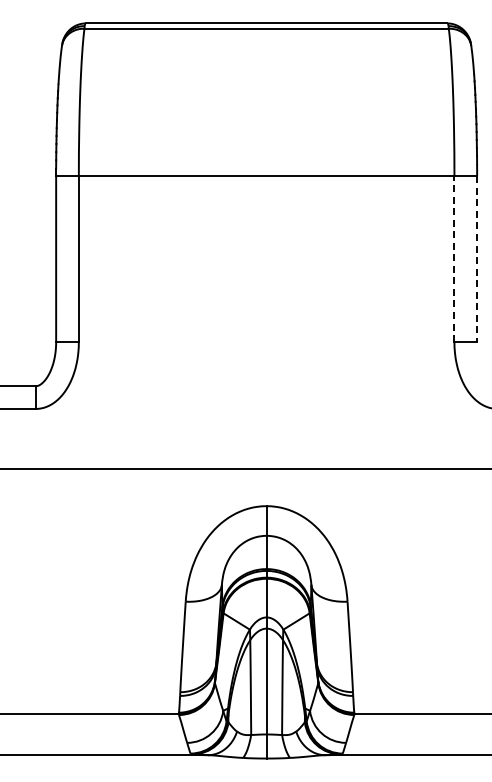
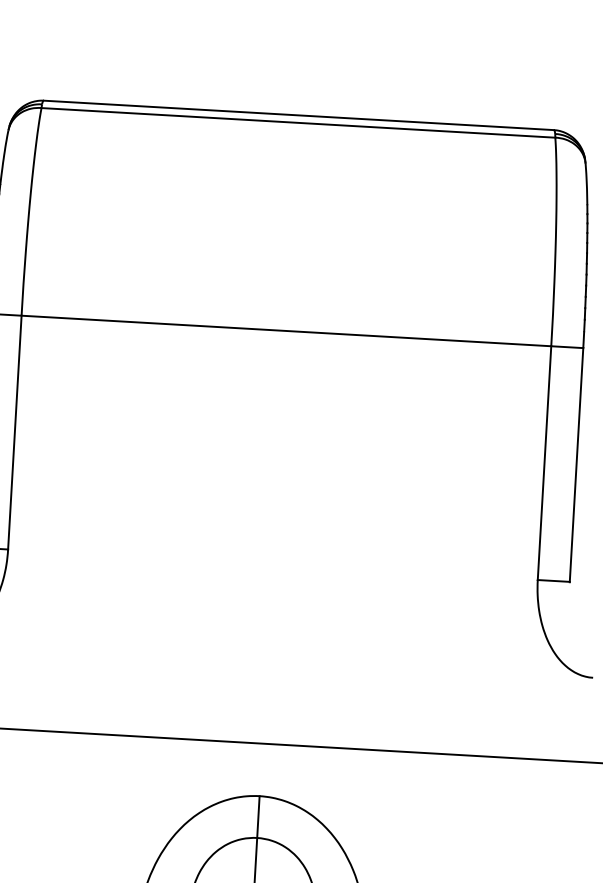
line: (454, 259) -> (544, 463), dashed -> solid
line: (477, 259) -> (577, 465), dashed -> solid

